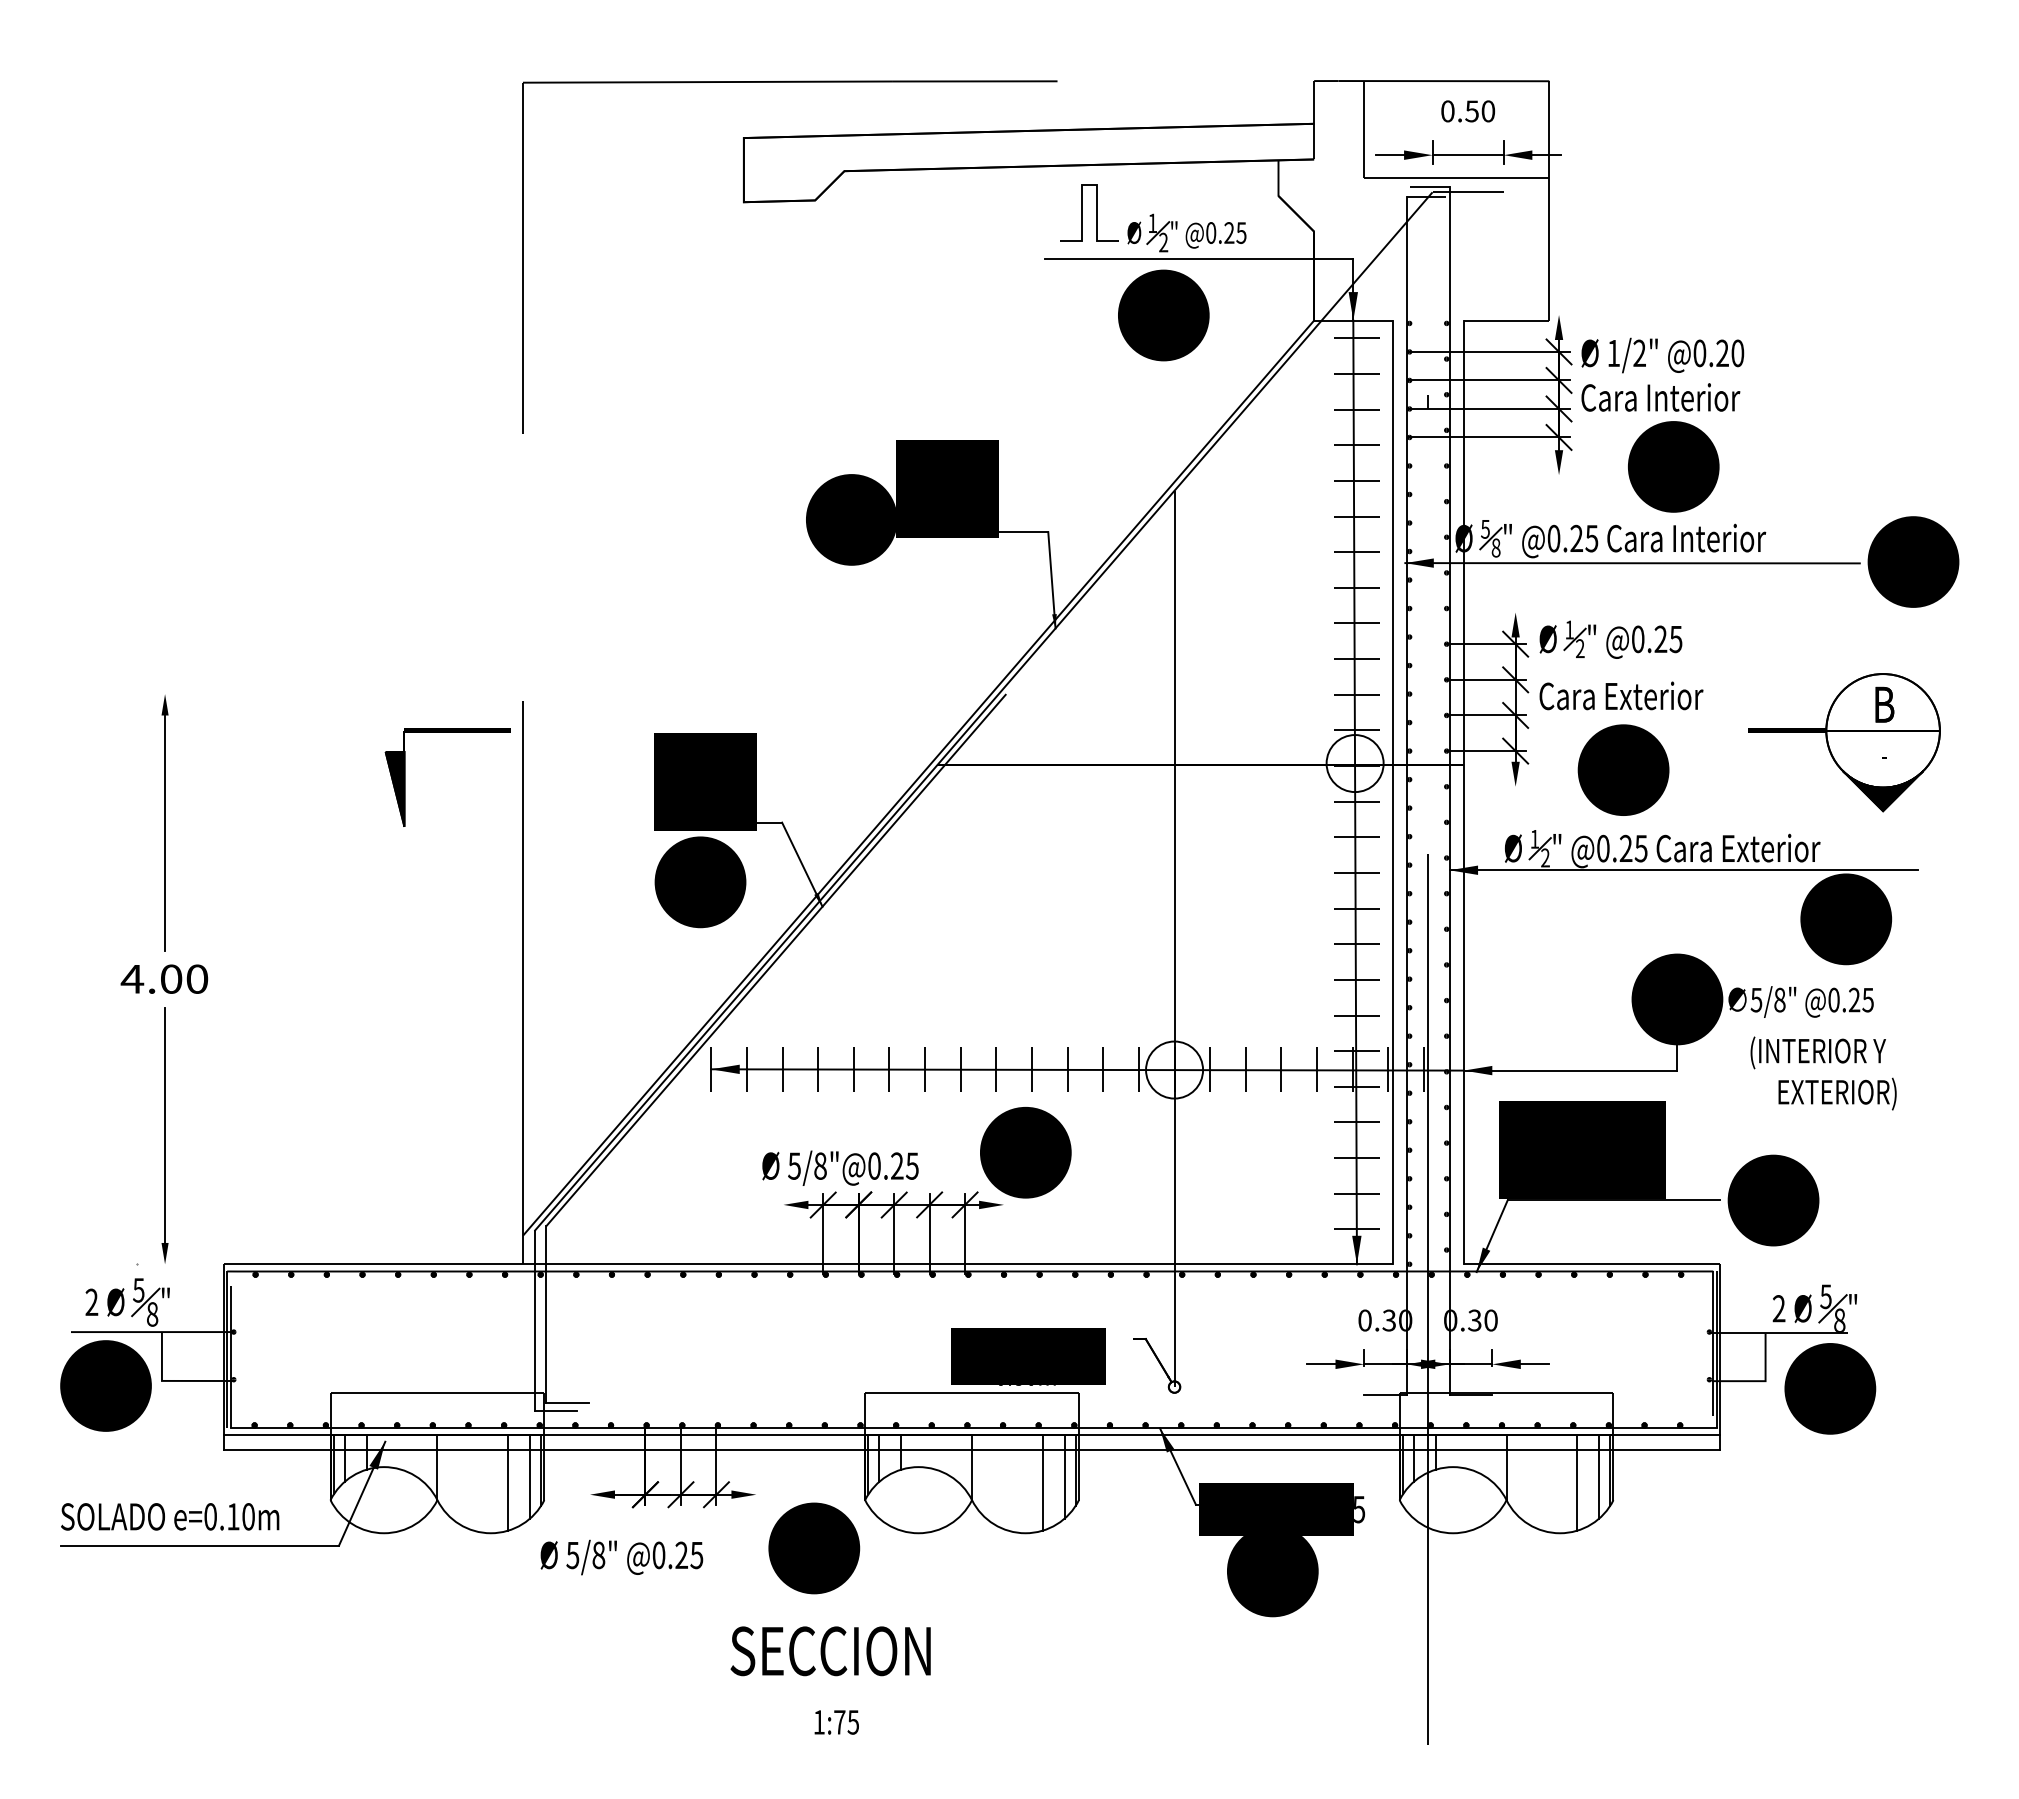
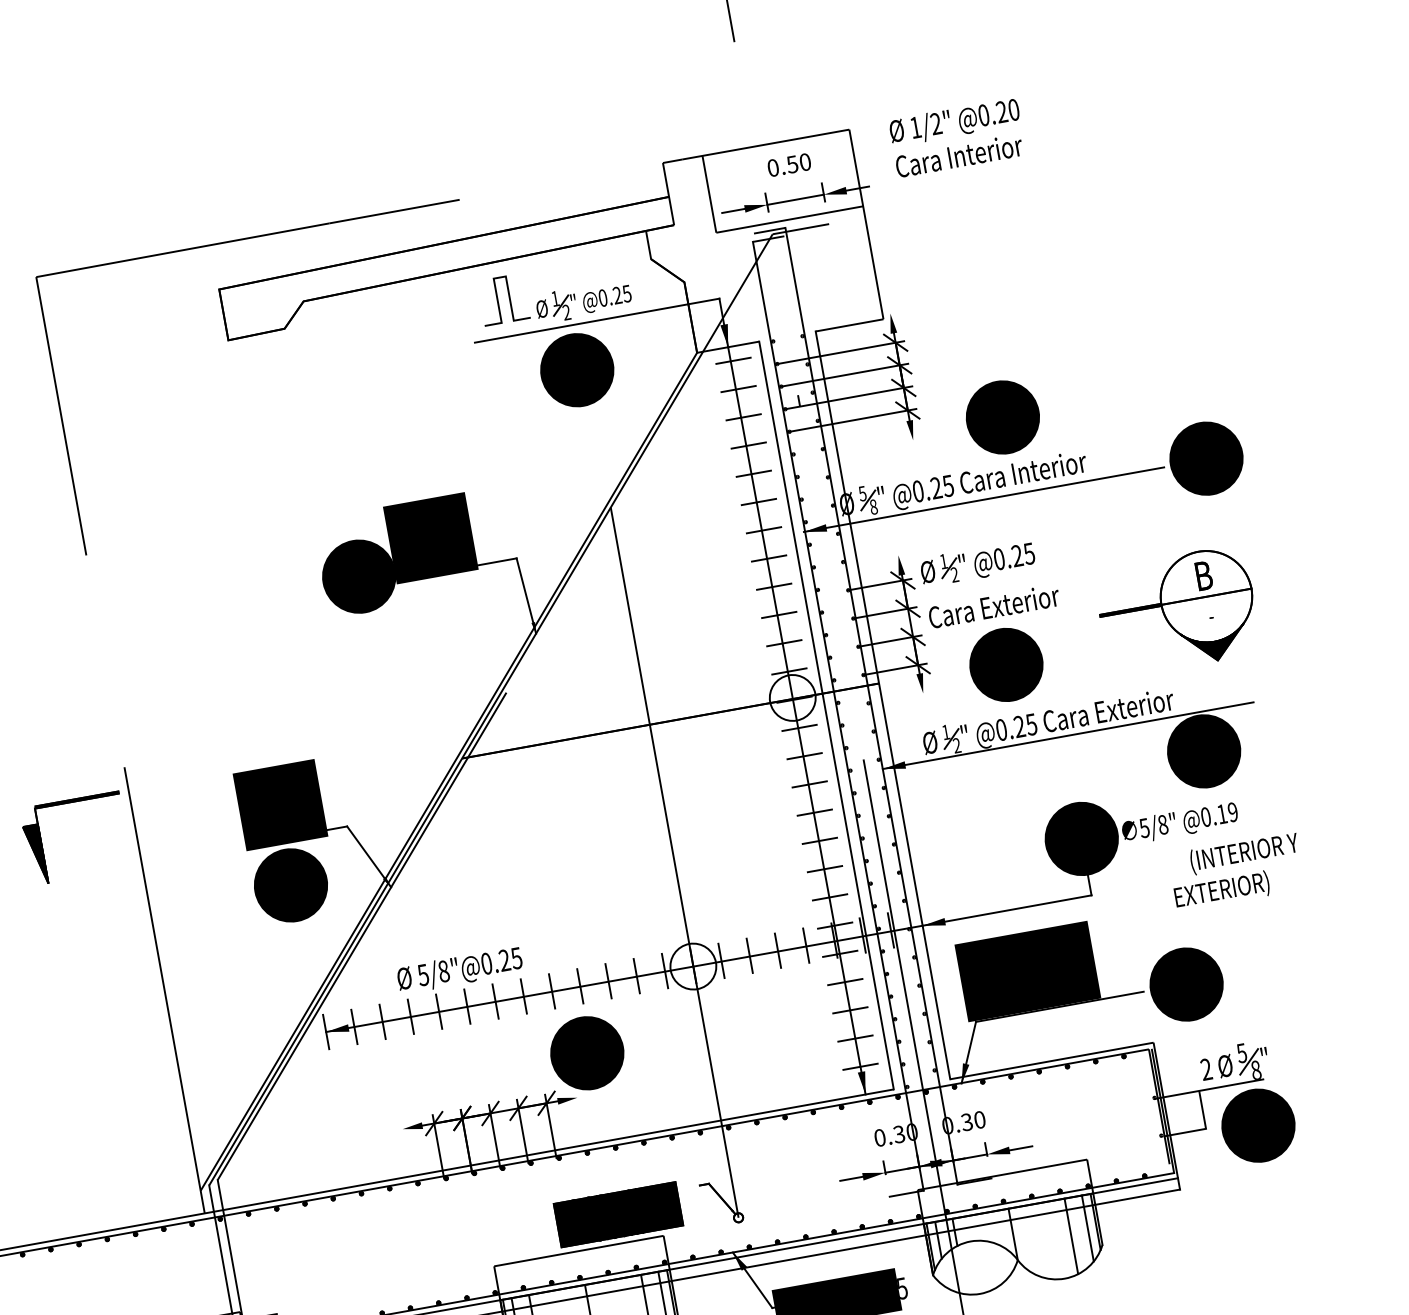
text: (1662, 374) -> (957, 137), moved
text: (1860, 999) -> (1226, 812), @0.25 -> @0.19
text: (1817, 1052) -> (1243, 853), moved
text: (840, 1167) -> (459, 969), moved

